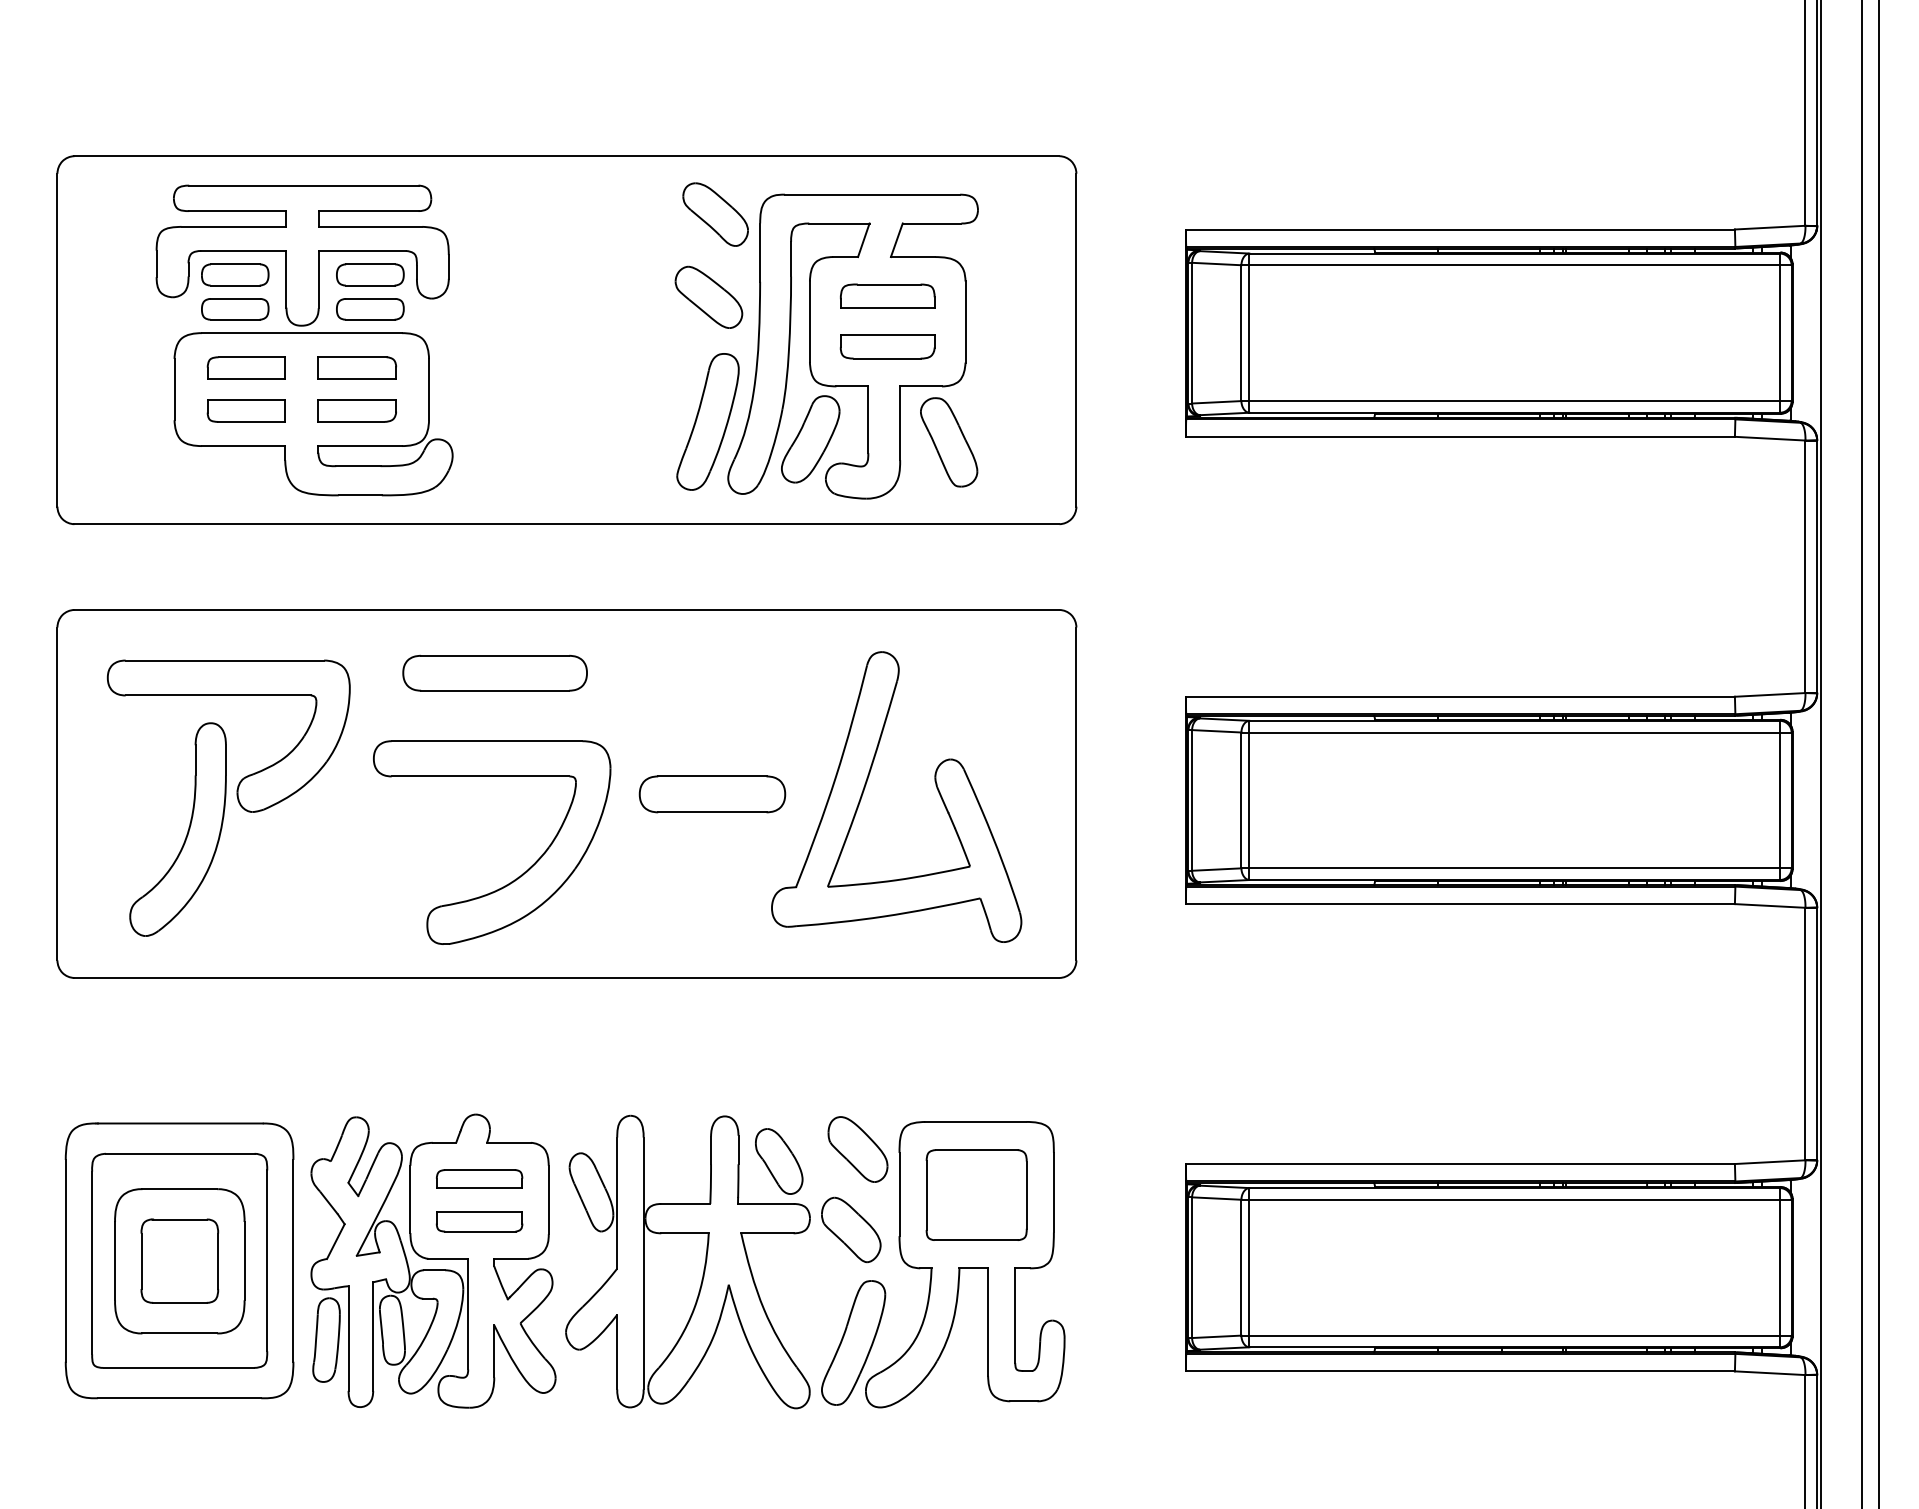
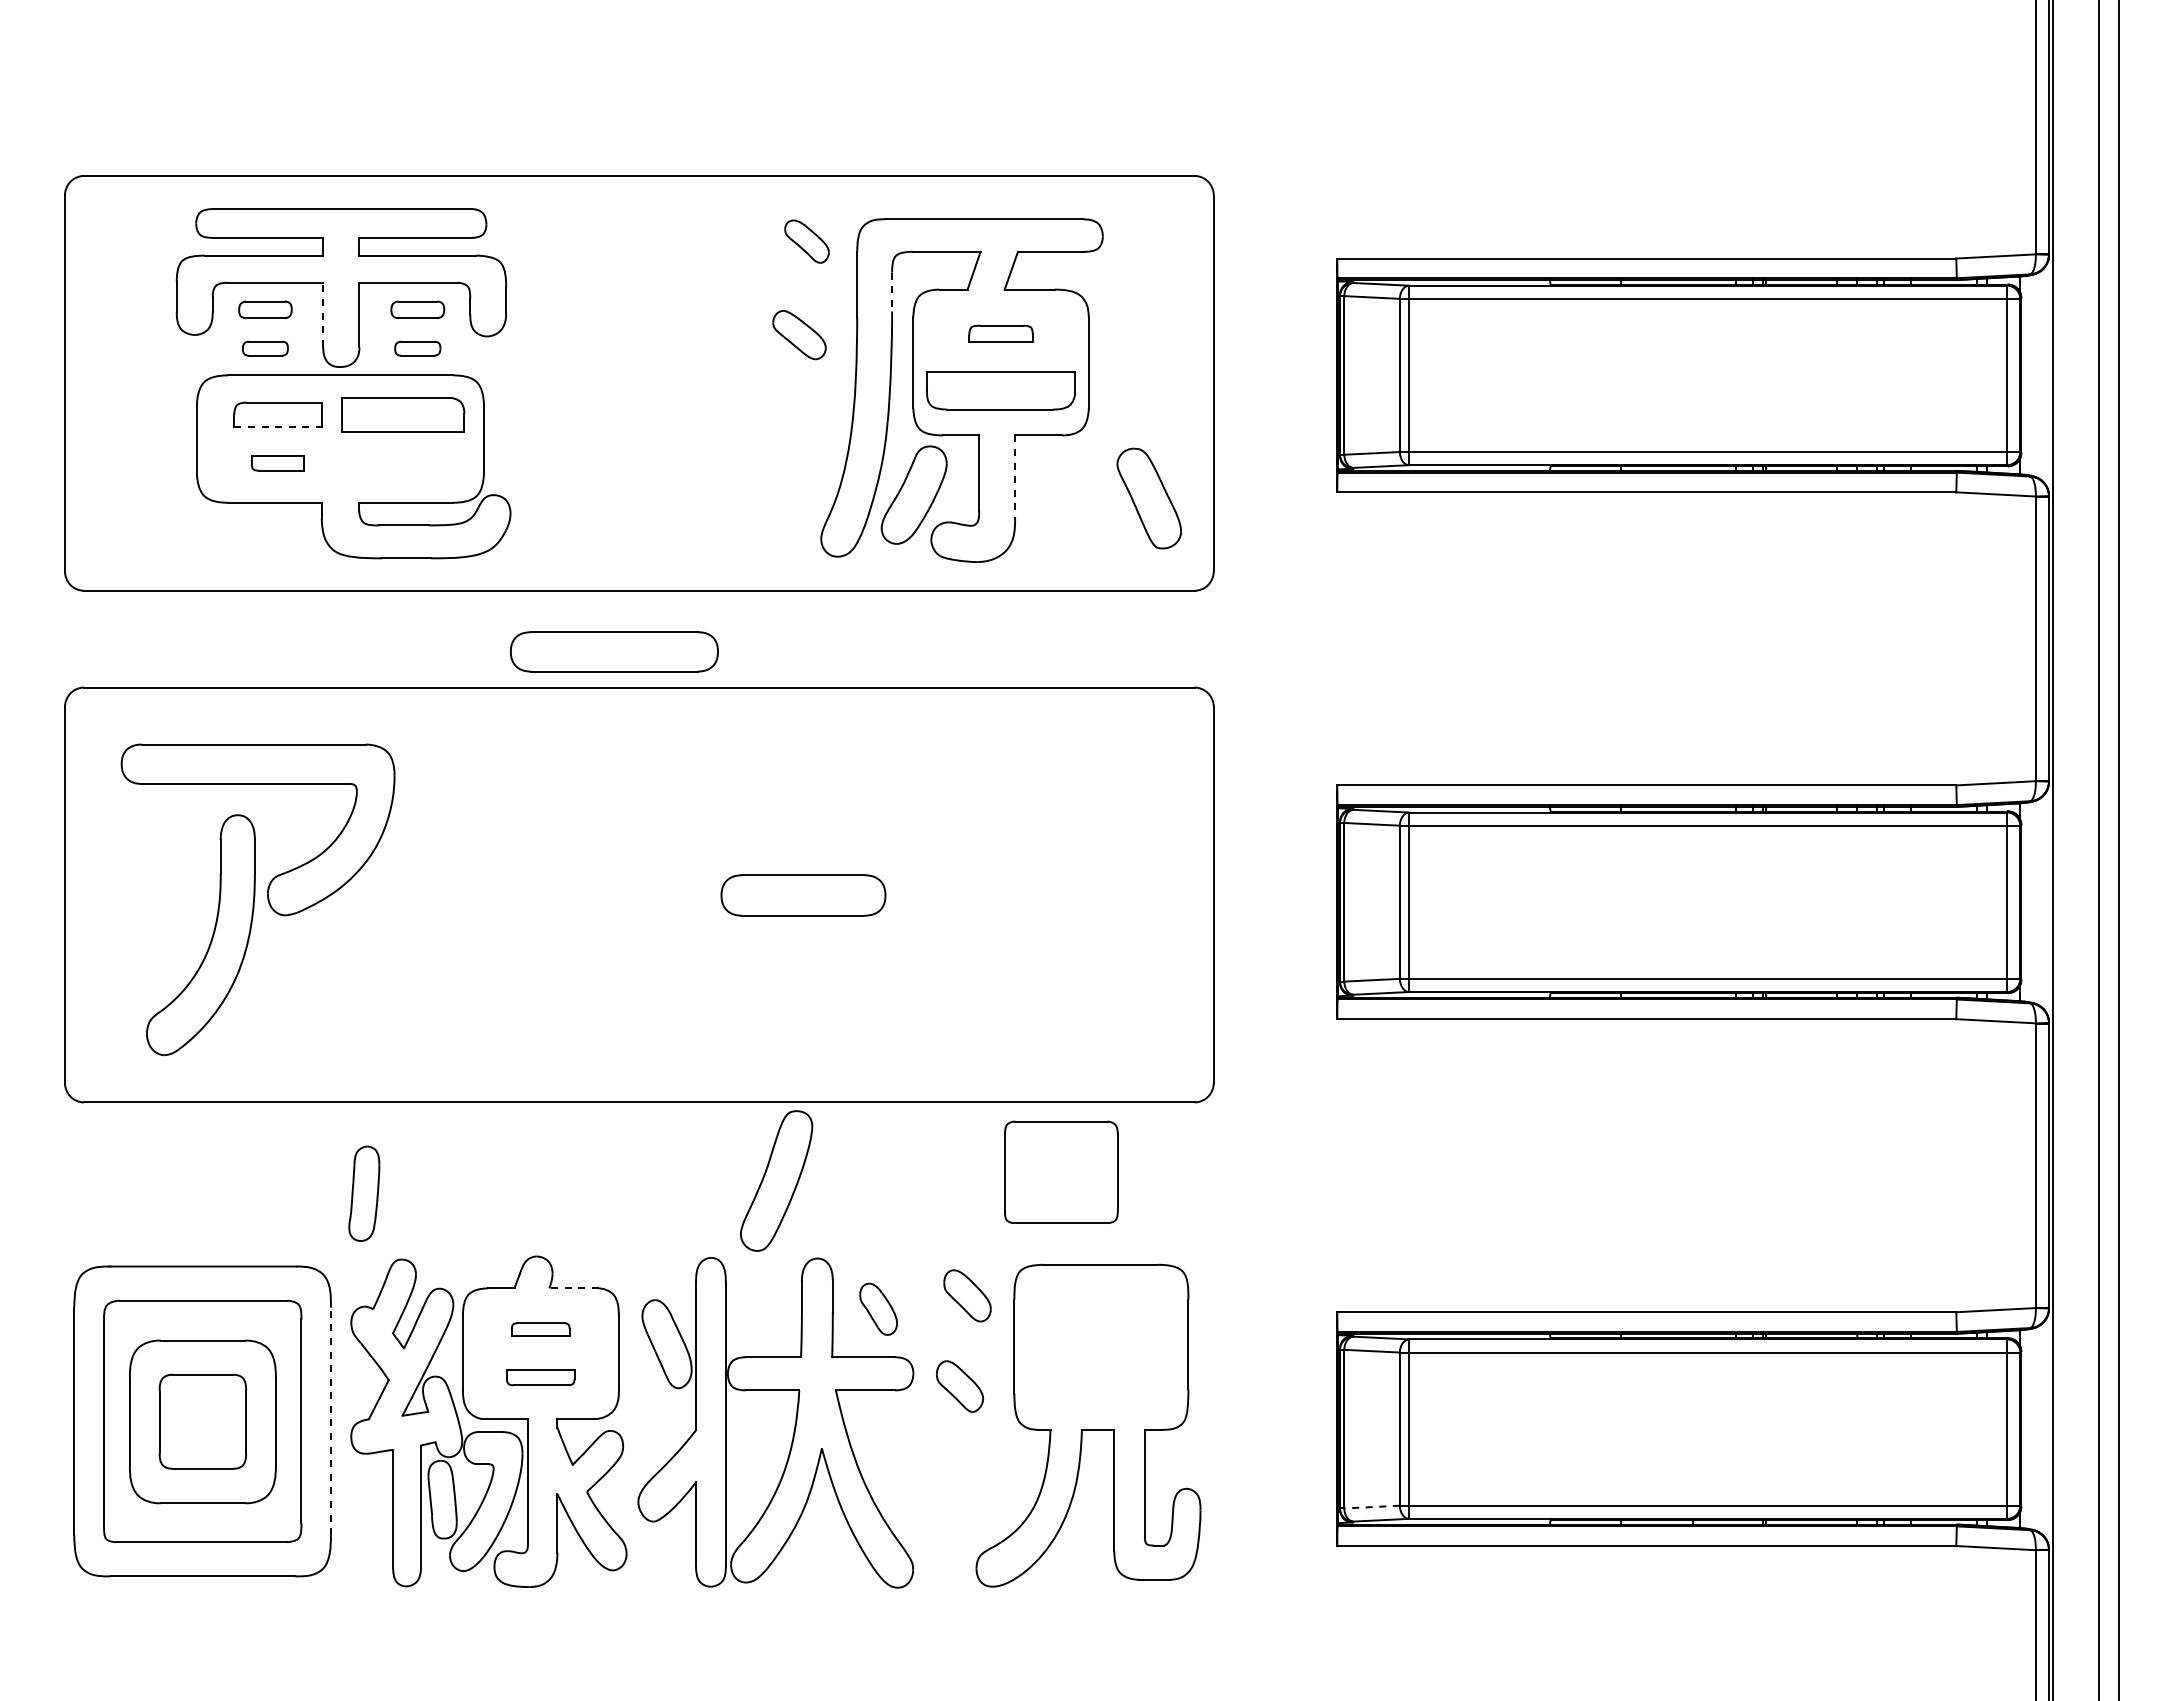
part: (715, 214) -> (806, 241), size x0.6
line: (791, 259) -> (892, 292), solid -> dashed
part: (235, 274) -> (265, 309), size x0.7
part: (370, 274) -> (417, 309), size x0.7
line: (286, 279) -> (323, 314), solid -> dashed
part: (887, 295) -> (1000, 333), size x0.6
part: (708, 296) -> (799, 334), size x0.7
part: (235, 309) -> (265, 348), size x0.6
part: (370, 309) -> (417, 348), size x0.6
part: (887, 346) -> (1000, 390), size x1.4
part: (356, 367) -> (402, 414), size x1.4
line: (246, 378) -> (278, 426), solid -> dashed
part: (245, 411) -> (277, 463), size x0.6
part: (356, 411) -> (402, 463), removed
part: (707, 421) -> (797, 475), removed
line: (900, 423) -> (1015, 477), solid -> dashed
part: (948, 442) -> (1148, 498), moved
part: (495, 672) -> (614, 651), moved
part: (865, 786) -> (976, 886), removed
part: (515, 878) -> (581, 990), removed
line: (508, 1142) -> (573, 1288), solid -> dashed
part: (857, 1149) -> (967, 1295), size x0.7
part: (779, 1160) -> (878, 1308), size x0.7
part: (479, 1179) -> (540, 1329), size x0.6
part: (976, 1194) -> (1061, 1171), moved
part: (479, 1221) -> (540, 1377), size x0.7
part: (850, 1229) -> (959, 1386), size x0.7
line: (292, 1260) -> (330, 1421), solid -> dashed
line: (1217, 1337) -> (1372, 1507), solid -> dashed
part: (326, 1339) -> (364, 1193), moved
part: (853, 1342) -> (776, 1180), moved

